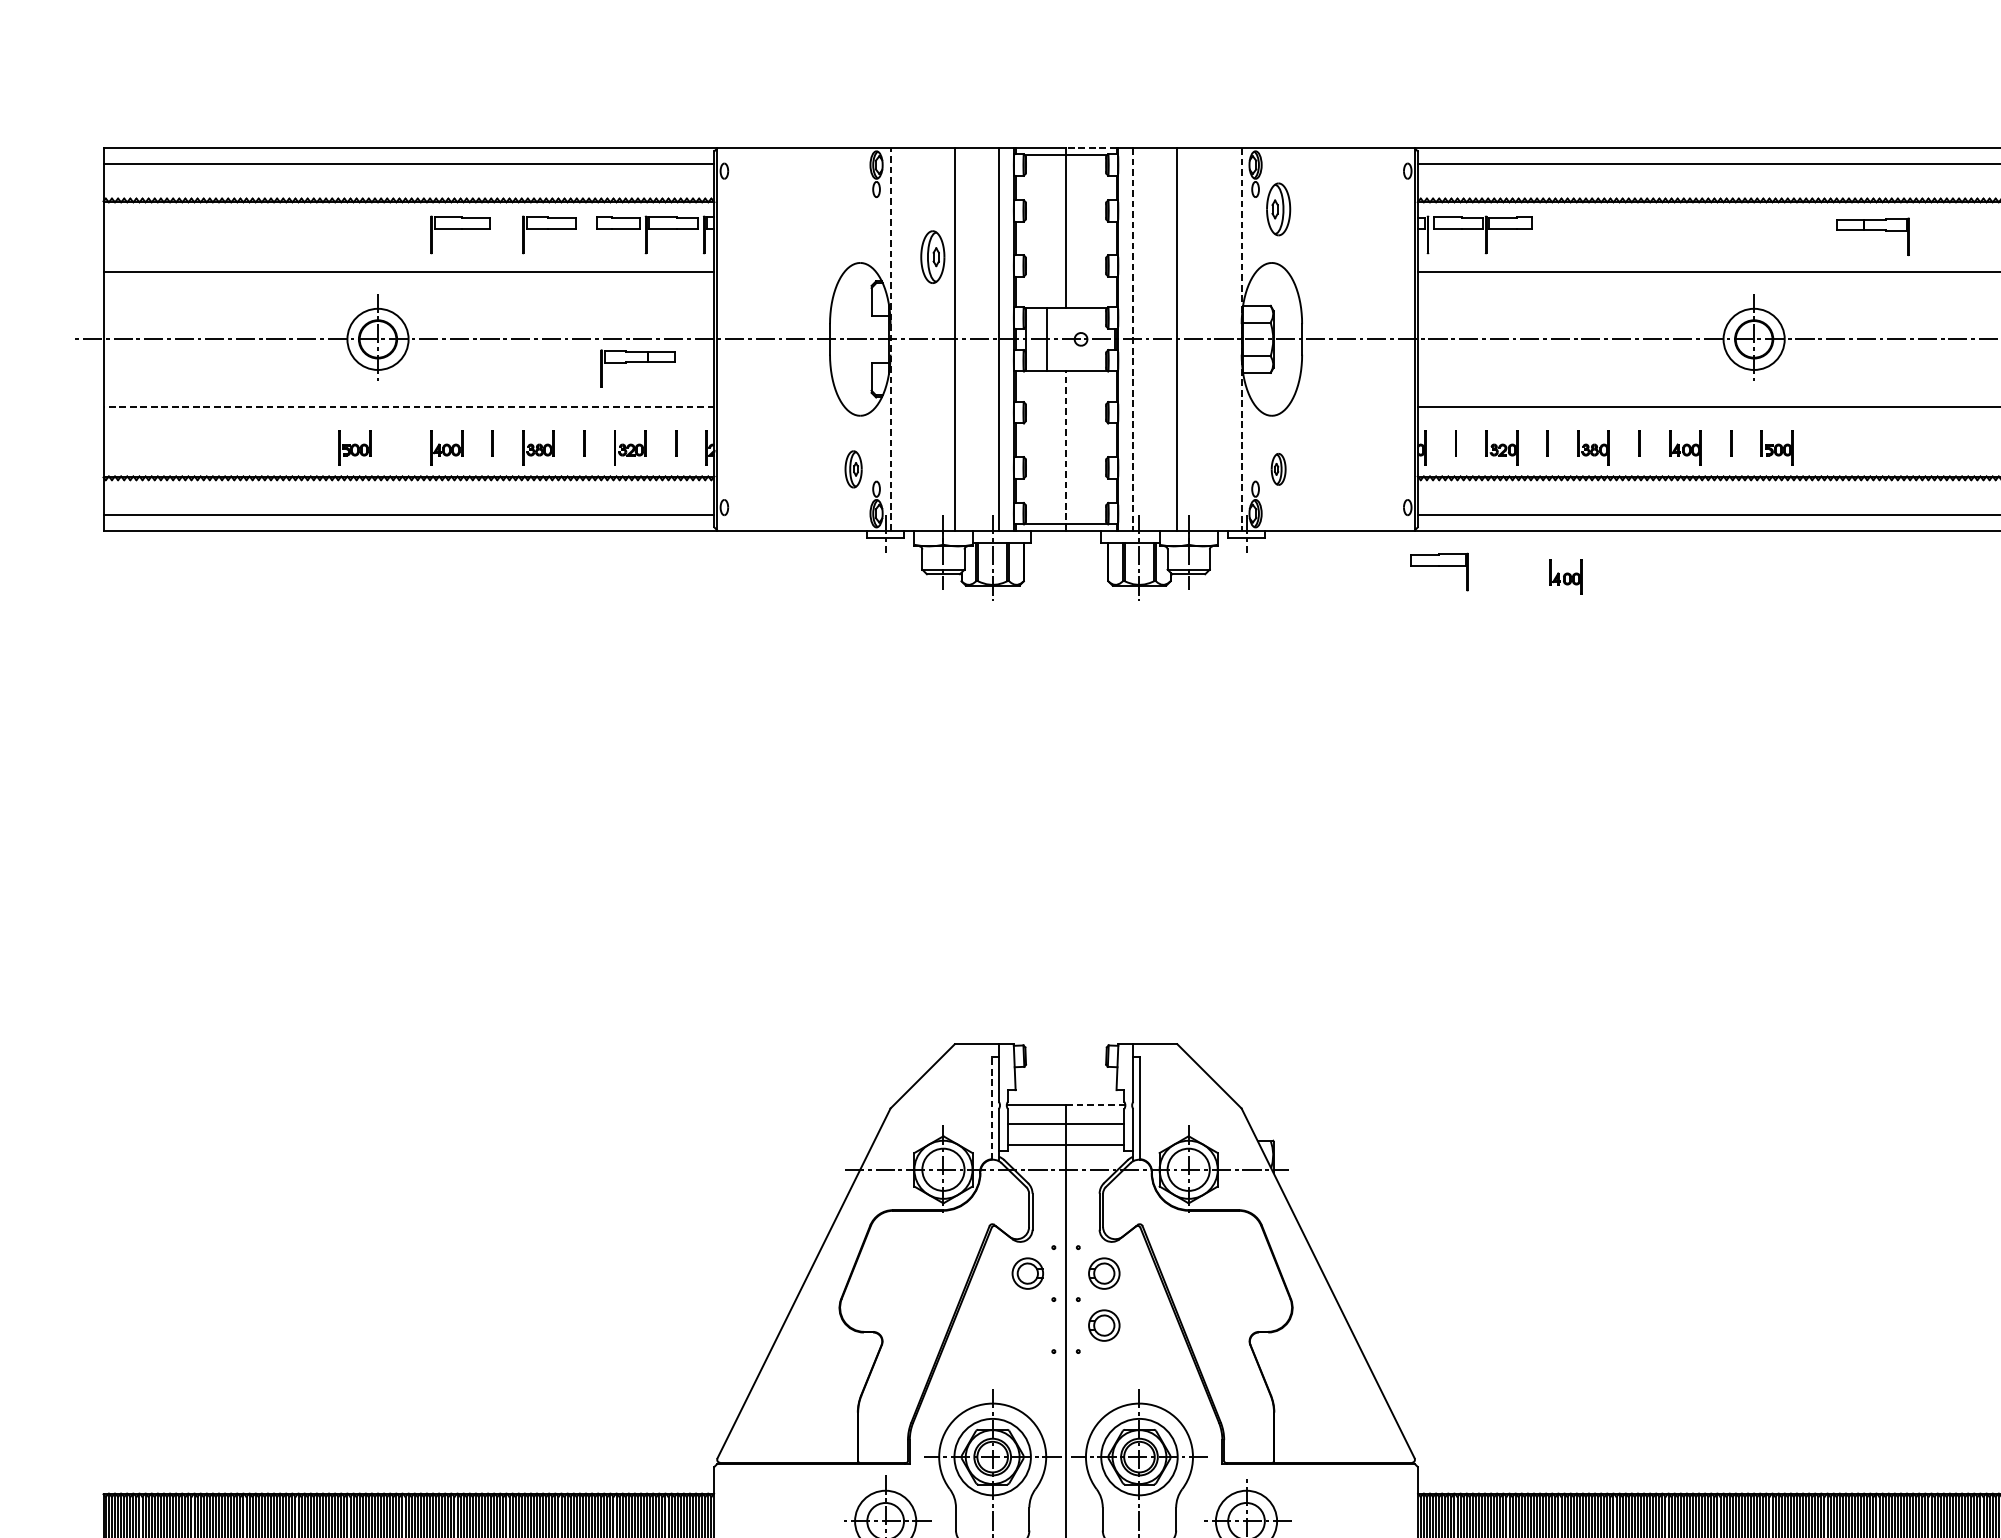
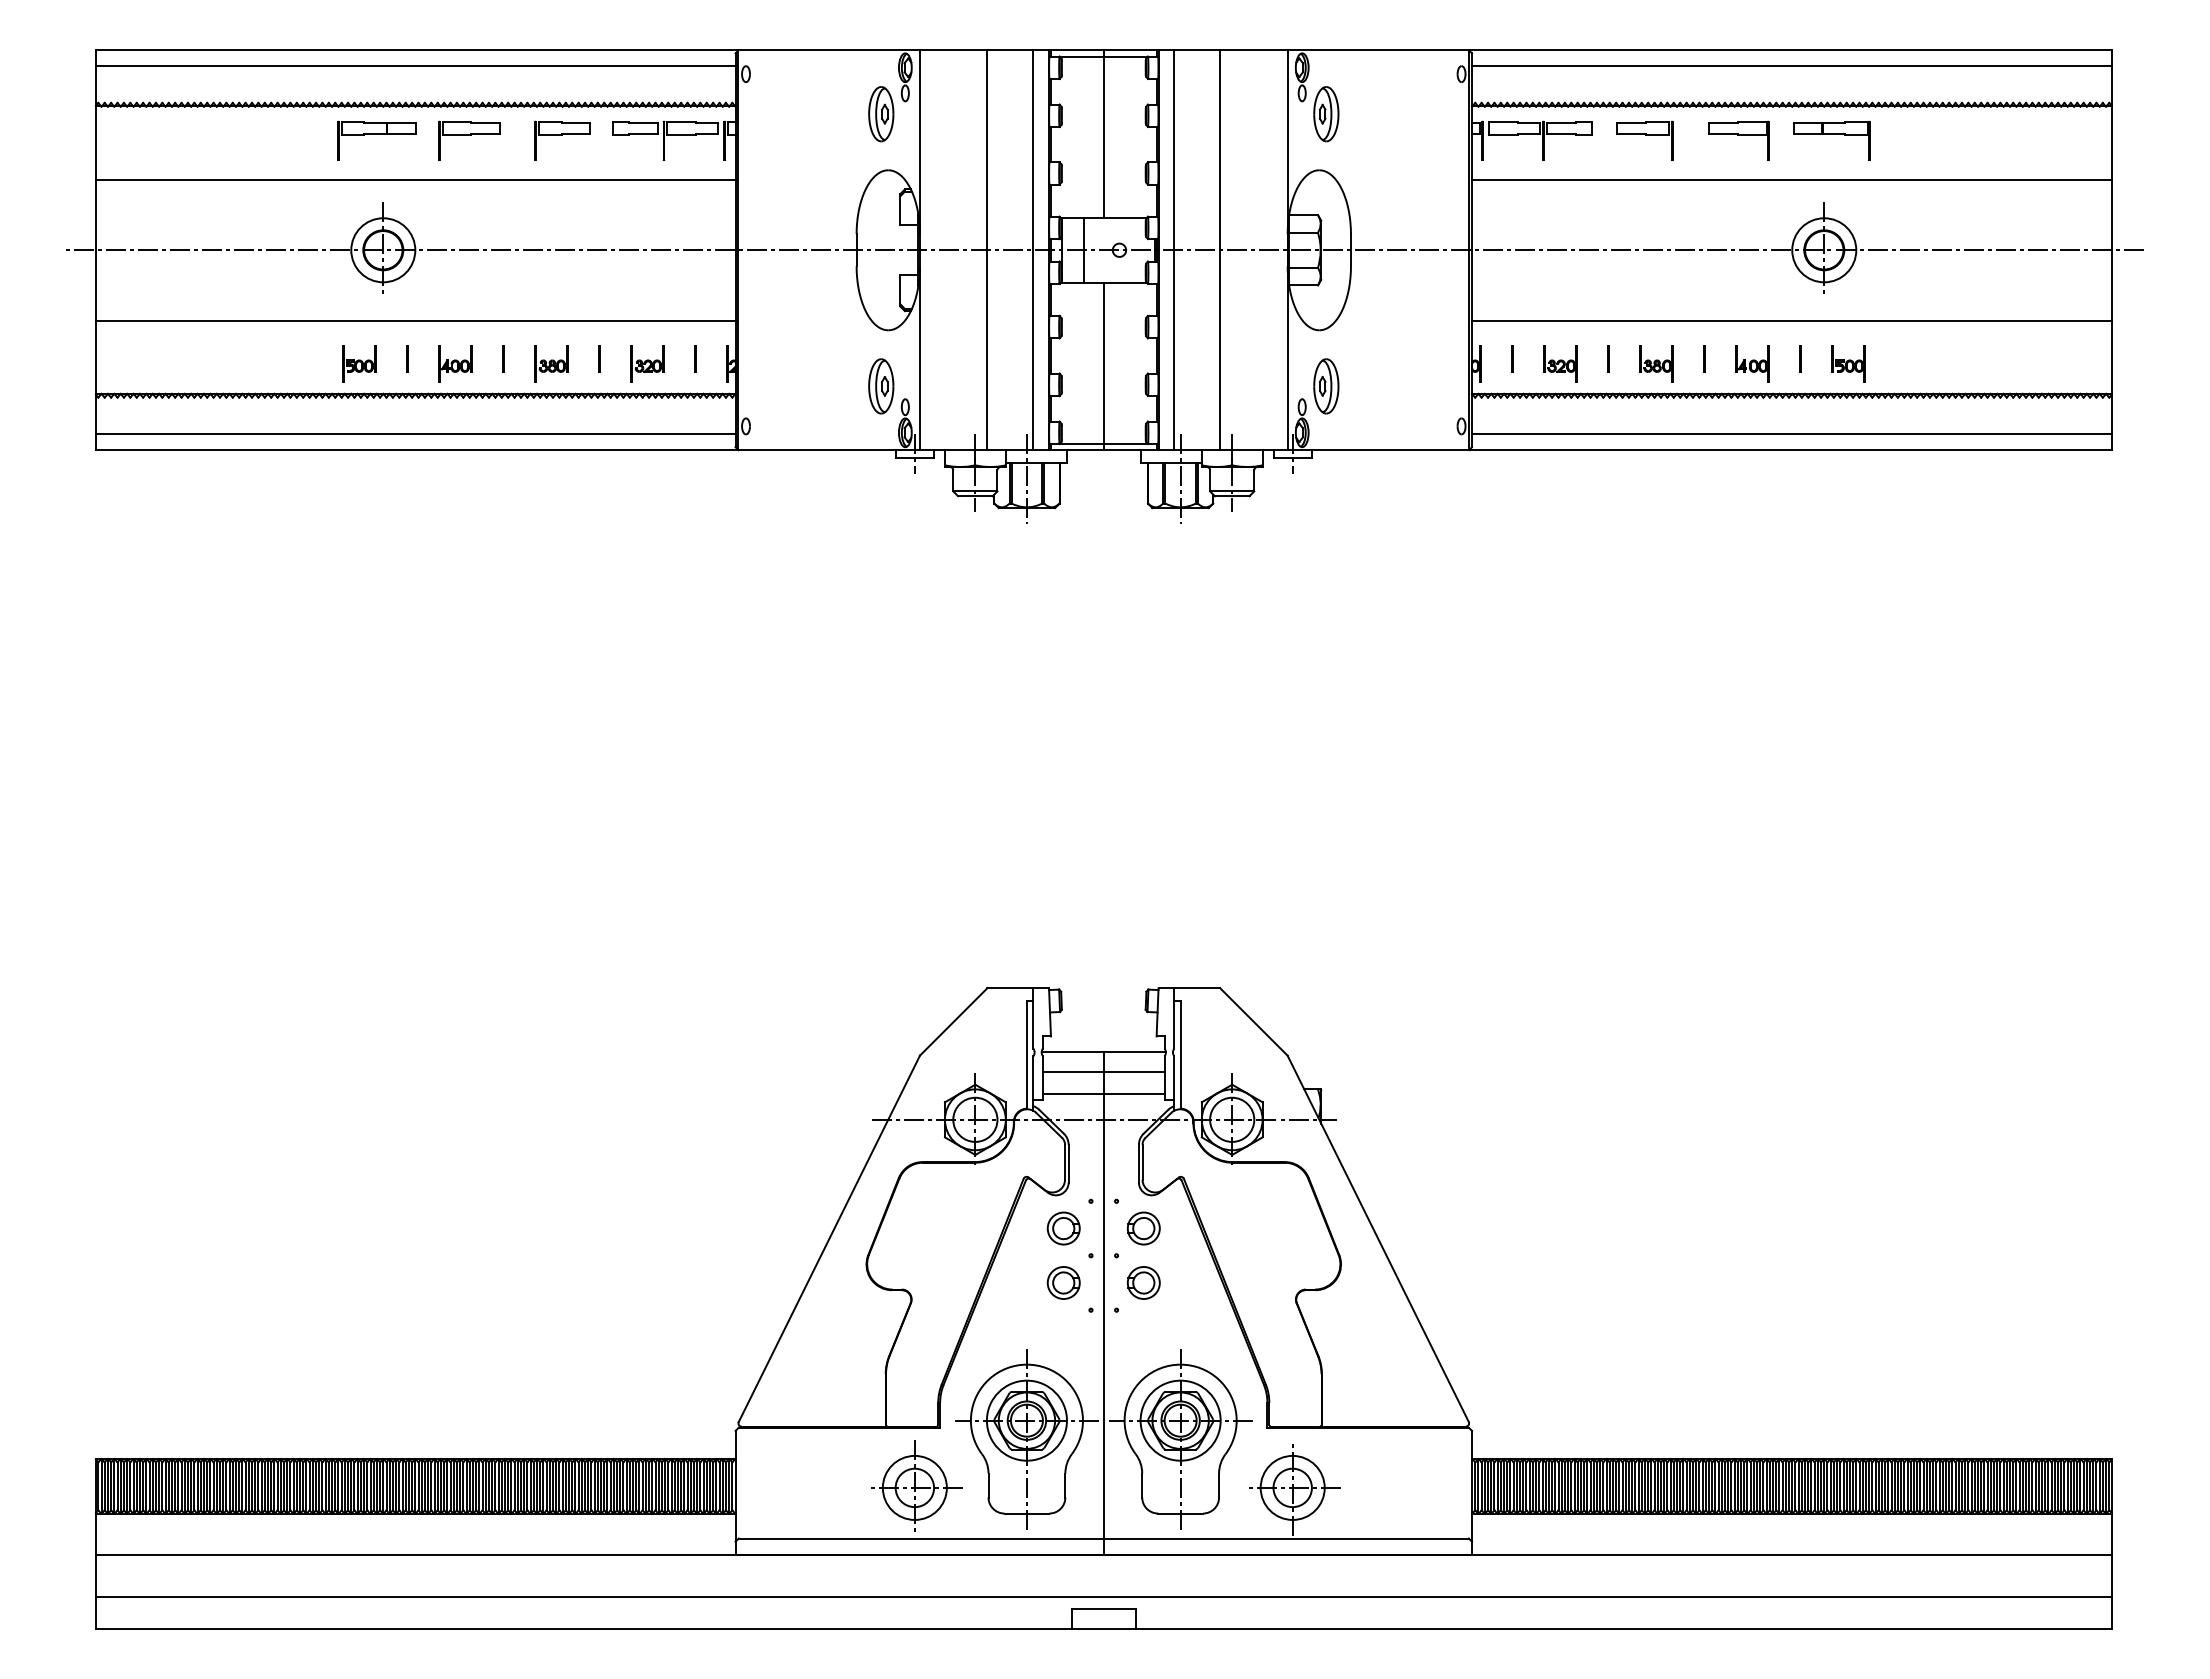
line: (1090, 148) -> (1129, 50), dashed -> solid
part: (1582, 234) -> (1644, 140), added
part: (1872, 236) -> (1831, 140), moved
part: (933, 257) -> (881, 114), moved
line: (890, 338) -> (919, 249), dashed -> solid
line: (1133, 339) -> (1174, 250), dashed -> solid
line: (1241, 339) -> (1287, 250), dashed -> solid
part: (637, 368) -> (376, 140), moved
line: (408, 406) -> (415, 320), dashed -> solid
line: (401, 442) -> (407, 358), added
line: (1065, 450) -> (1103, 366), dashed -> solid
part: (853, 469) -> (881, 386), size x1.43
part: (1278, 469) -> (1326, 386), size x1.67
part: (1439, 571) -> (1738, 140), moved
part: (1566, 576) -> (1627, 498), removed
line: (1095, 1105) -> (1134, 1052), dashed -> solid
line: (992, 1107) -> (1026, 1054), dashed -> solid
part: (1027, 1325) -> (1063, 1282), added

